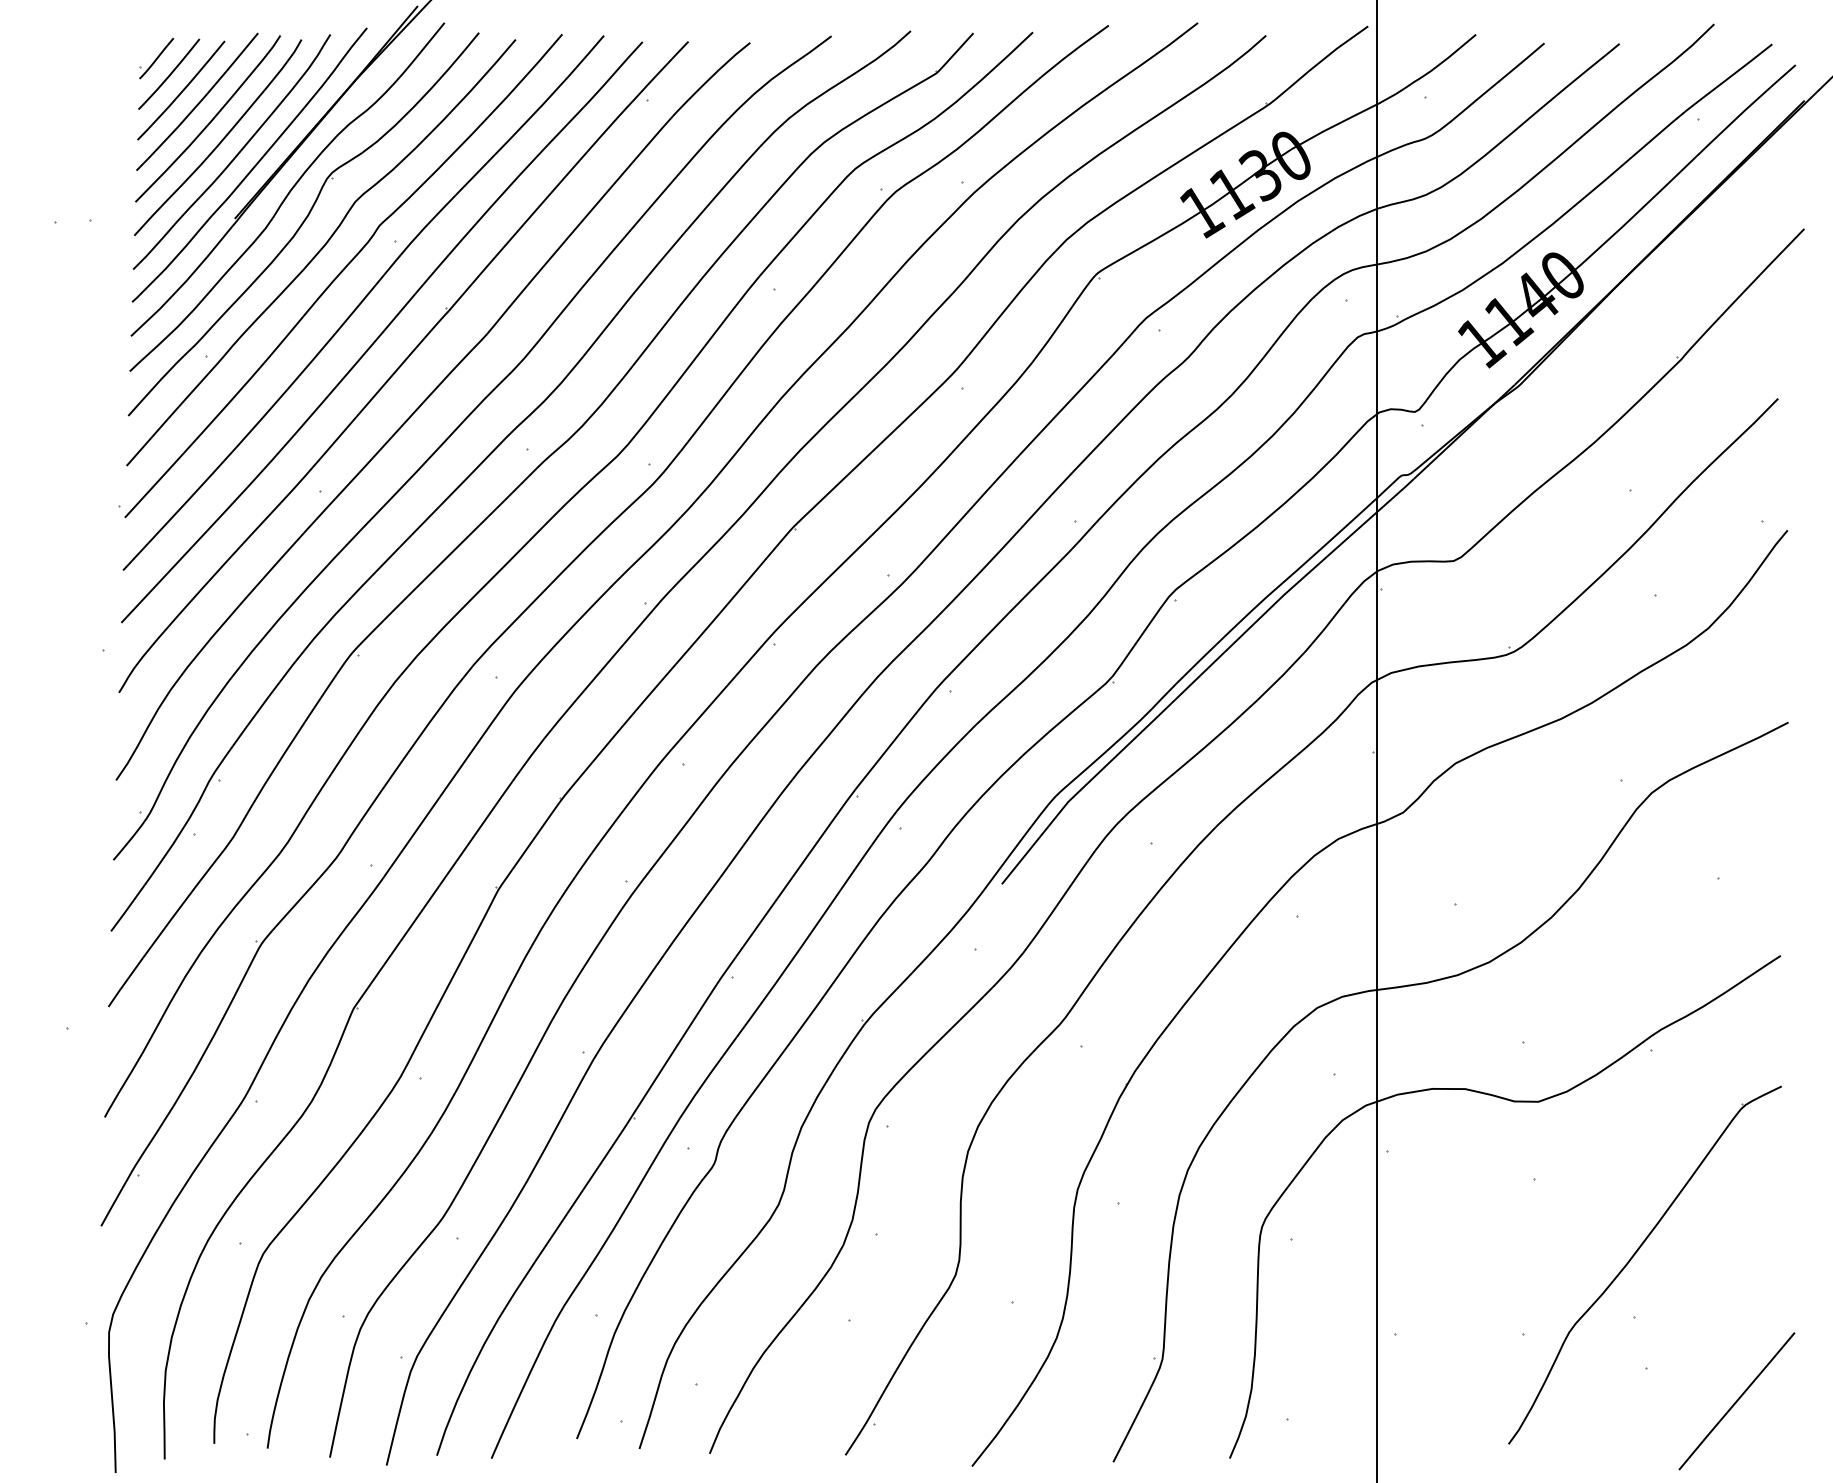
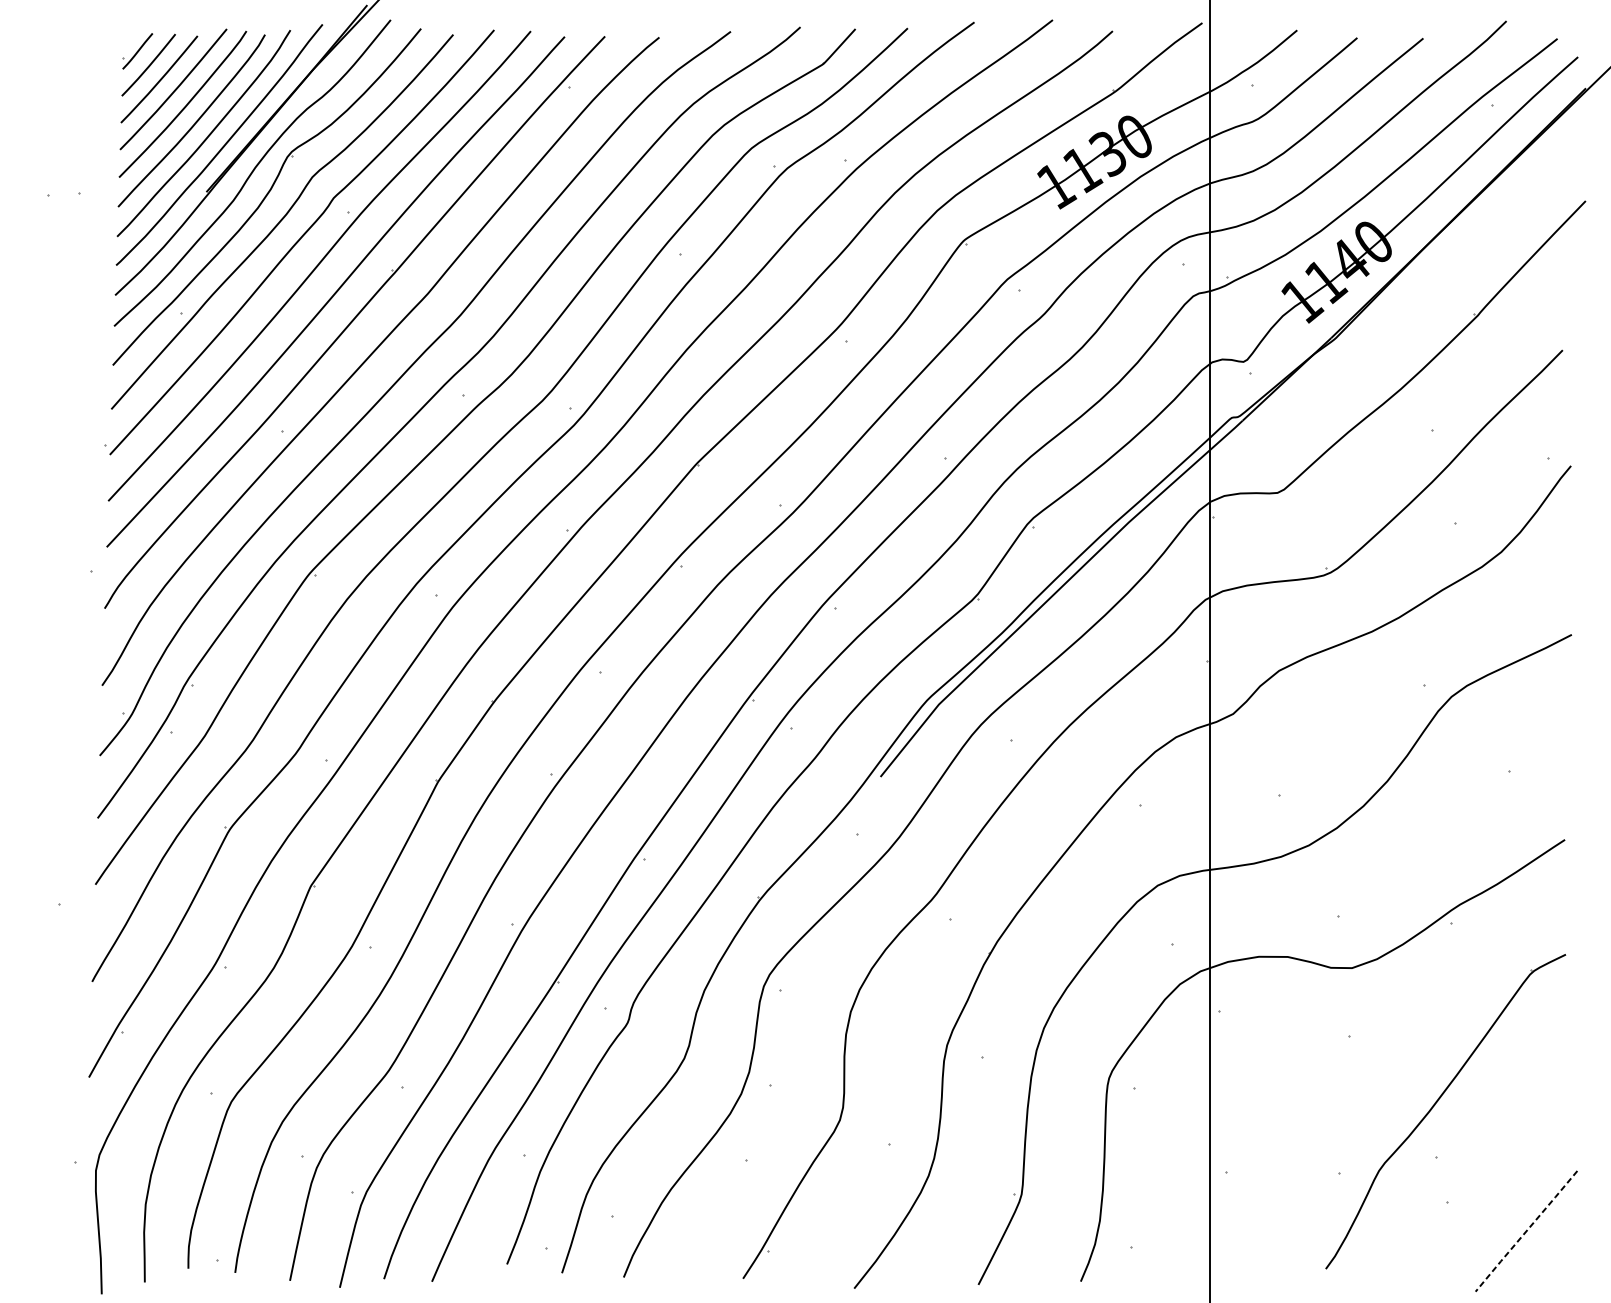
line: (1736, 1401) -> (1526, 1231), solid -> dashed

